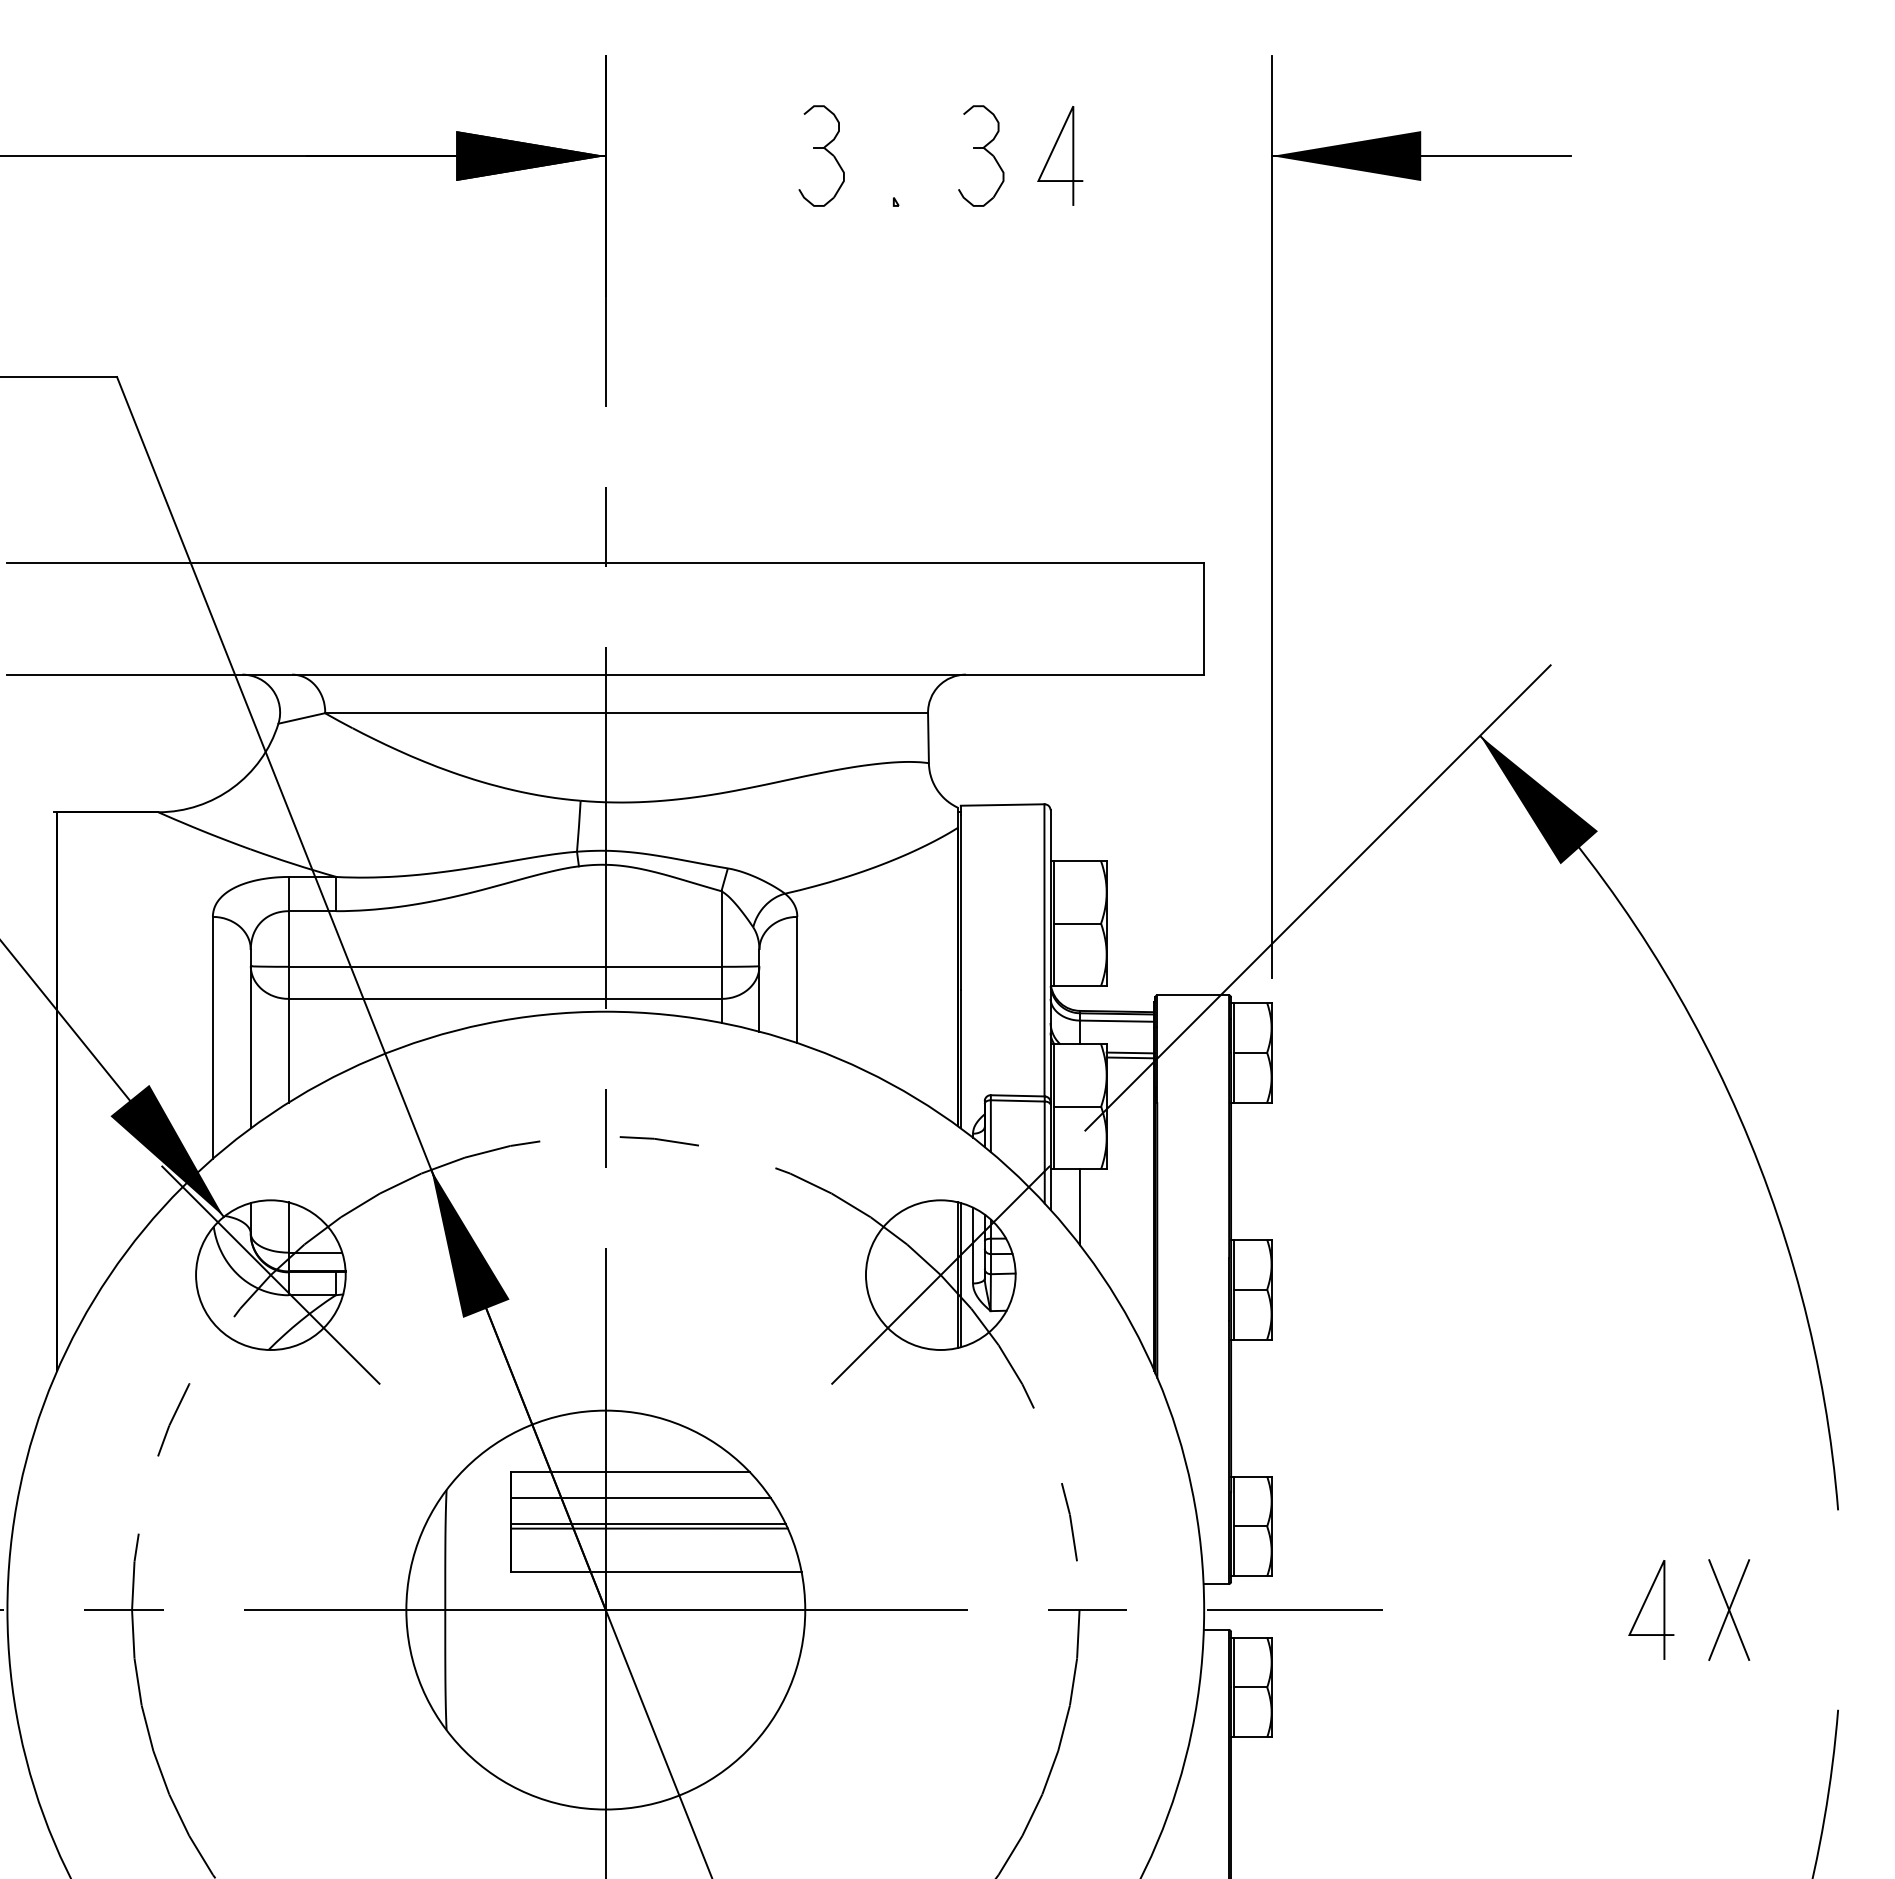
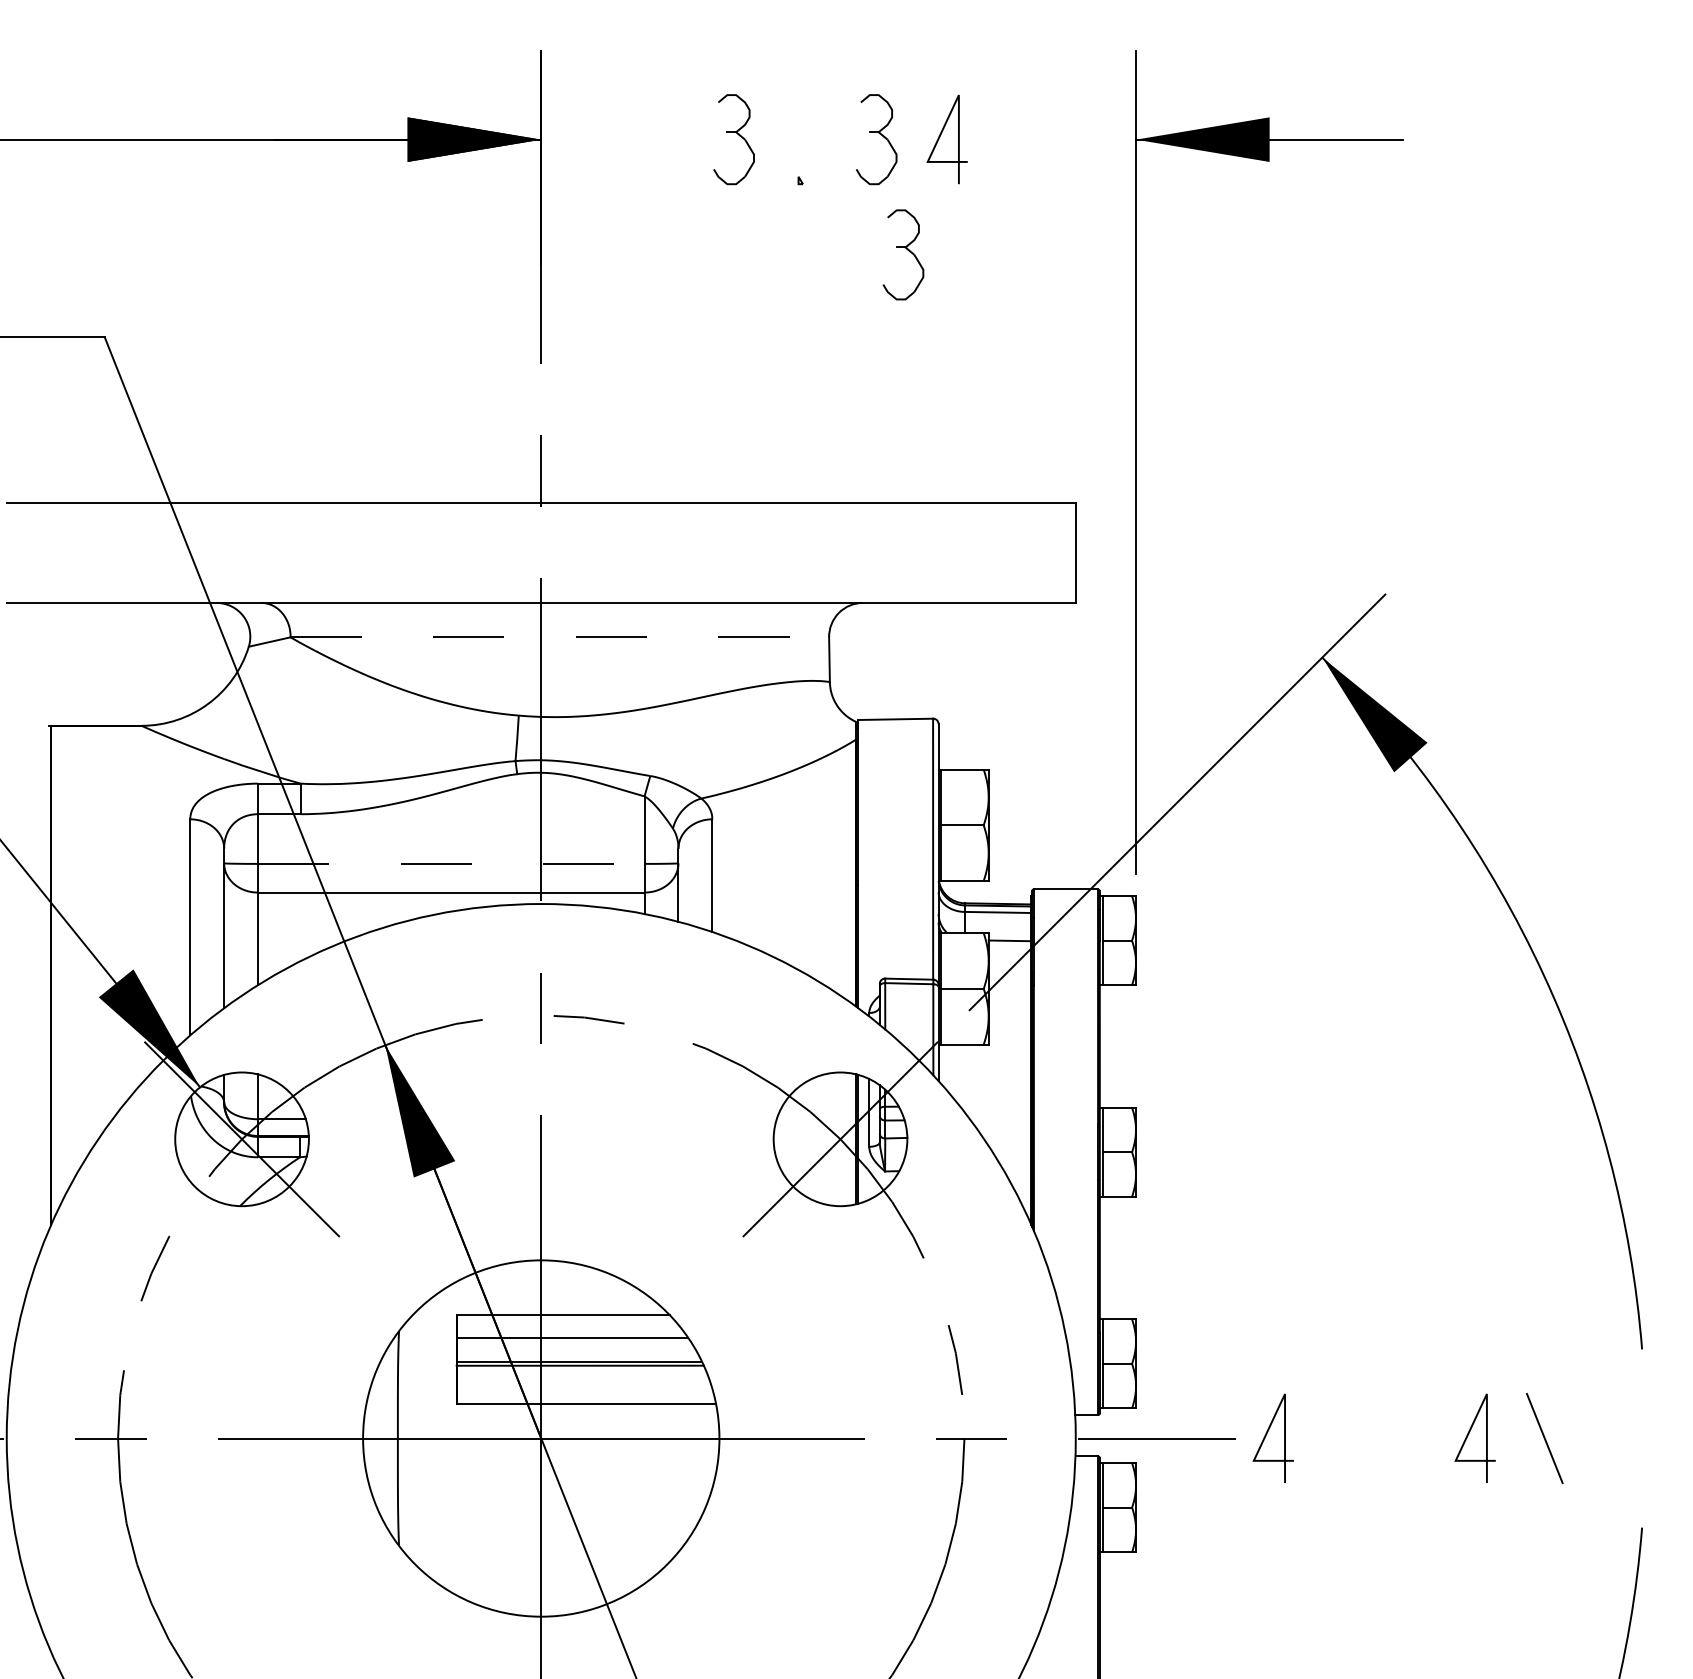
part: (1015, 279) -> (907, 249), added
line: (627, 713) -> (560, 637), solid -> dashed
line: (505, 966) -> (451, 863), solid -> dashed
line: (1130, 1057) -> (1009, 944), removed
line: (1079, 1207) -> (964, 1078), removed
line: (1418, 1605) -> (1267, 1434), added
line: (1729, 1609) -> (1545, 1438), removed

